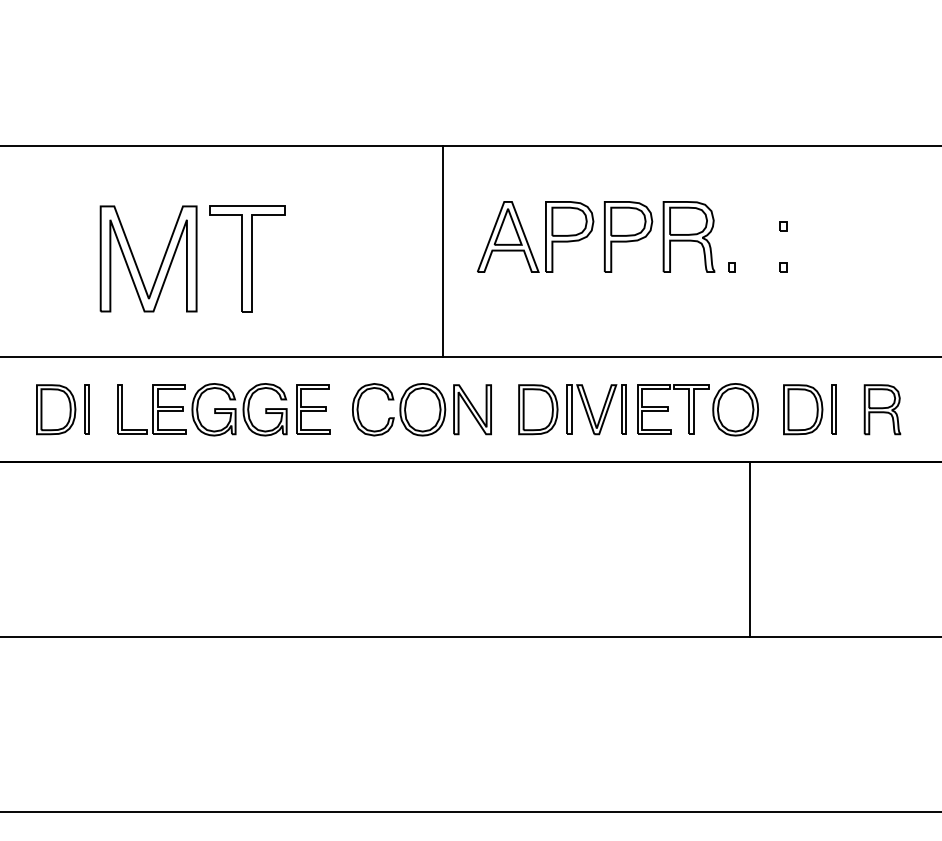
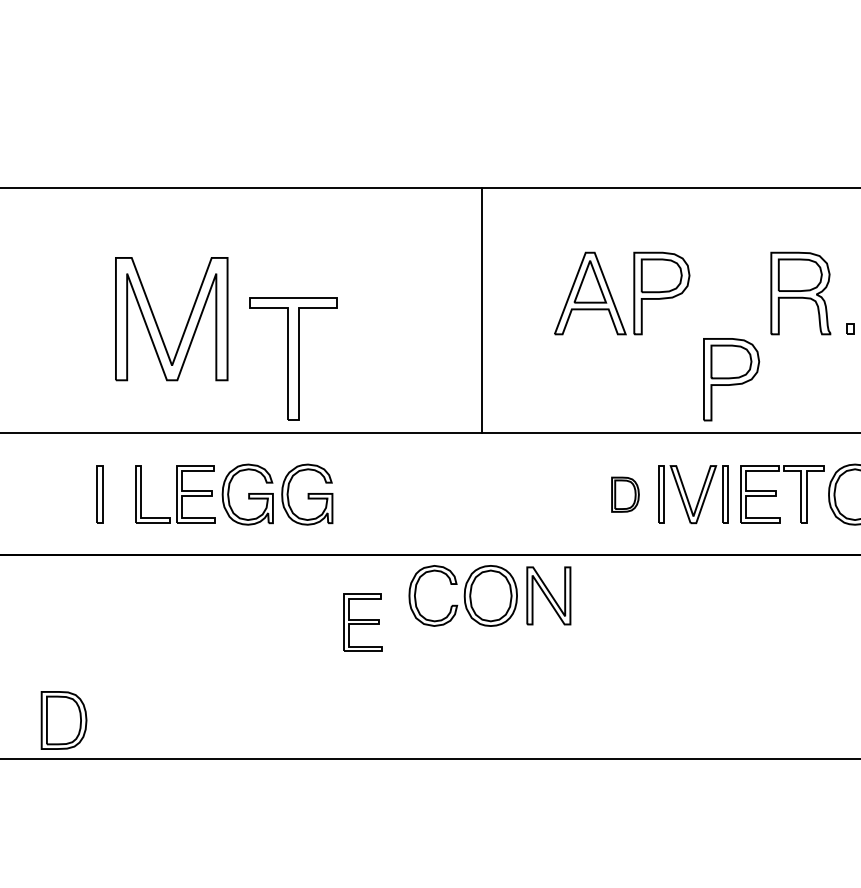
part: (628, 236) -> (731, 379), moved
line: (443, 251) -> (482, 310), moved
part: (247, 258) -> (293, 358), moved
part: (56, 409) -> (64, 720), moved
part: (313, 409) -> (363, 622), moved
part: (421, 409) -> (489, 595), moved
part: (538, 409) -> (625, 494), size x0.6

